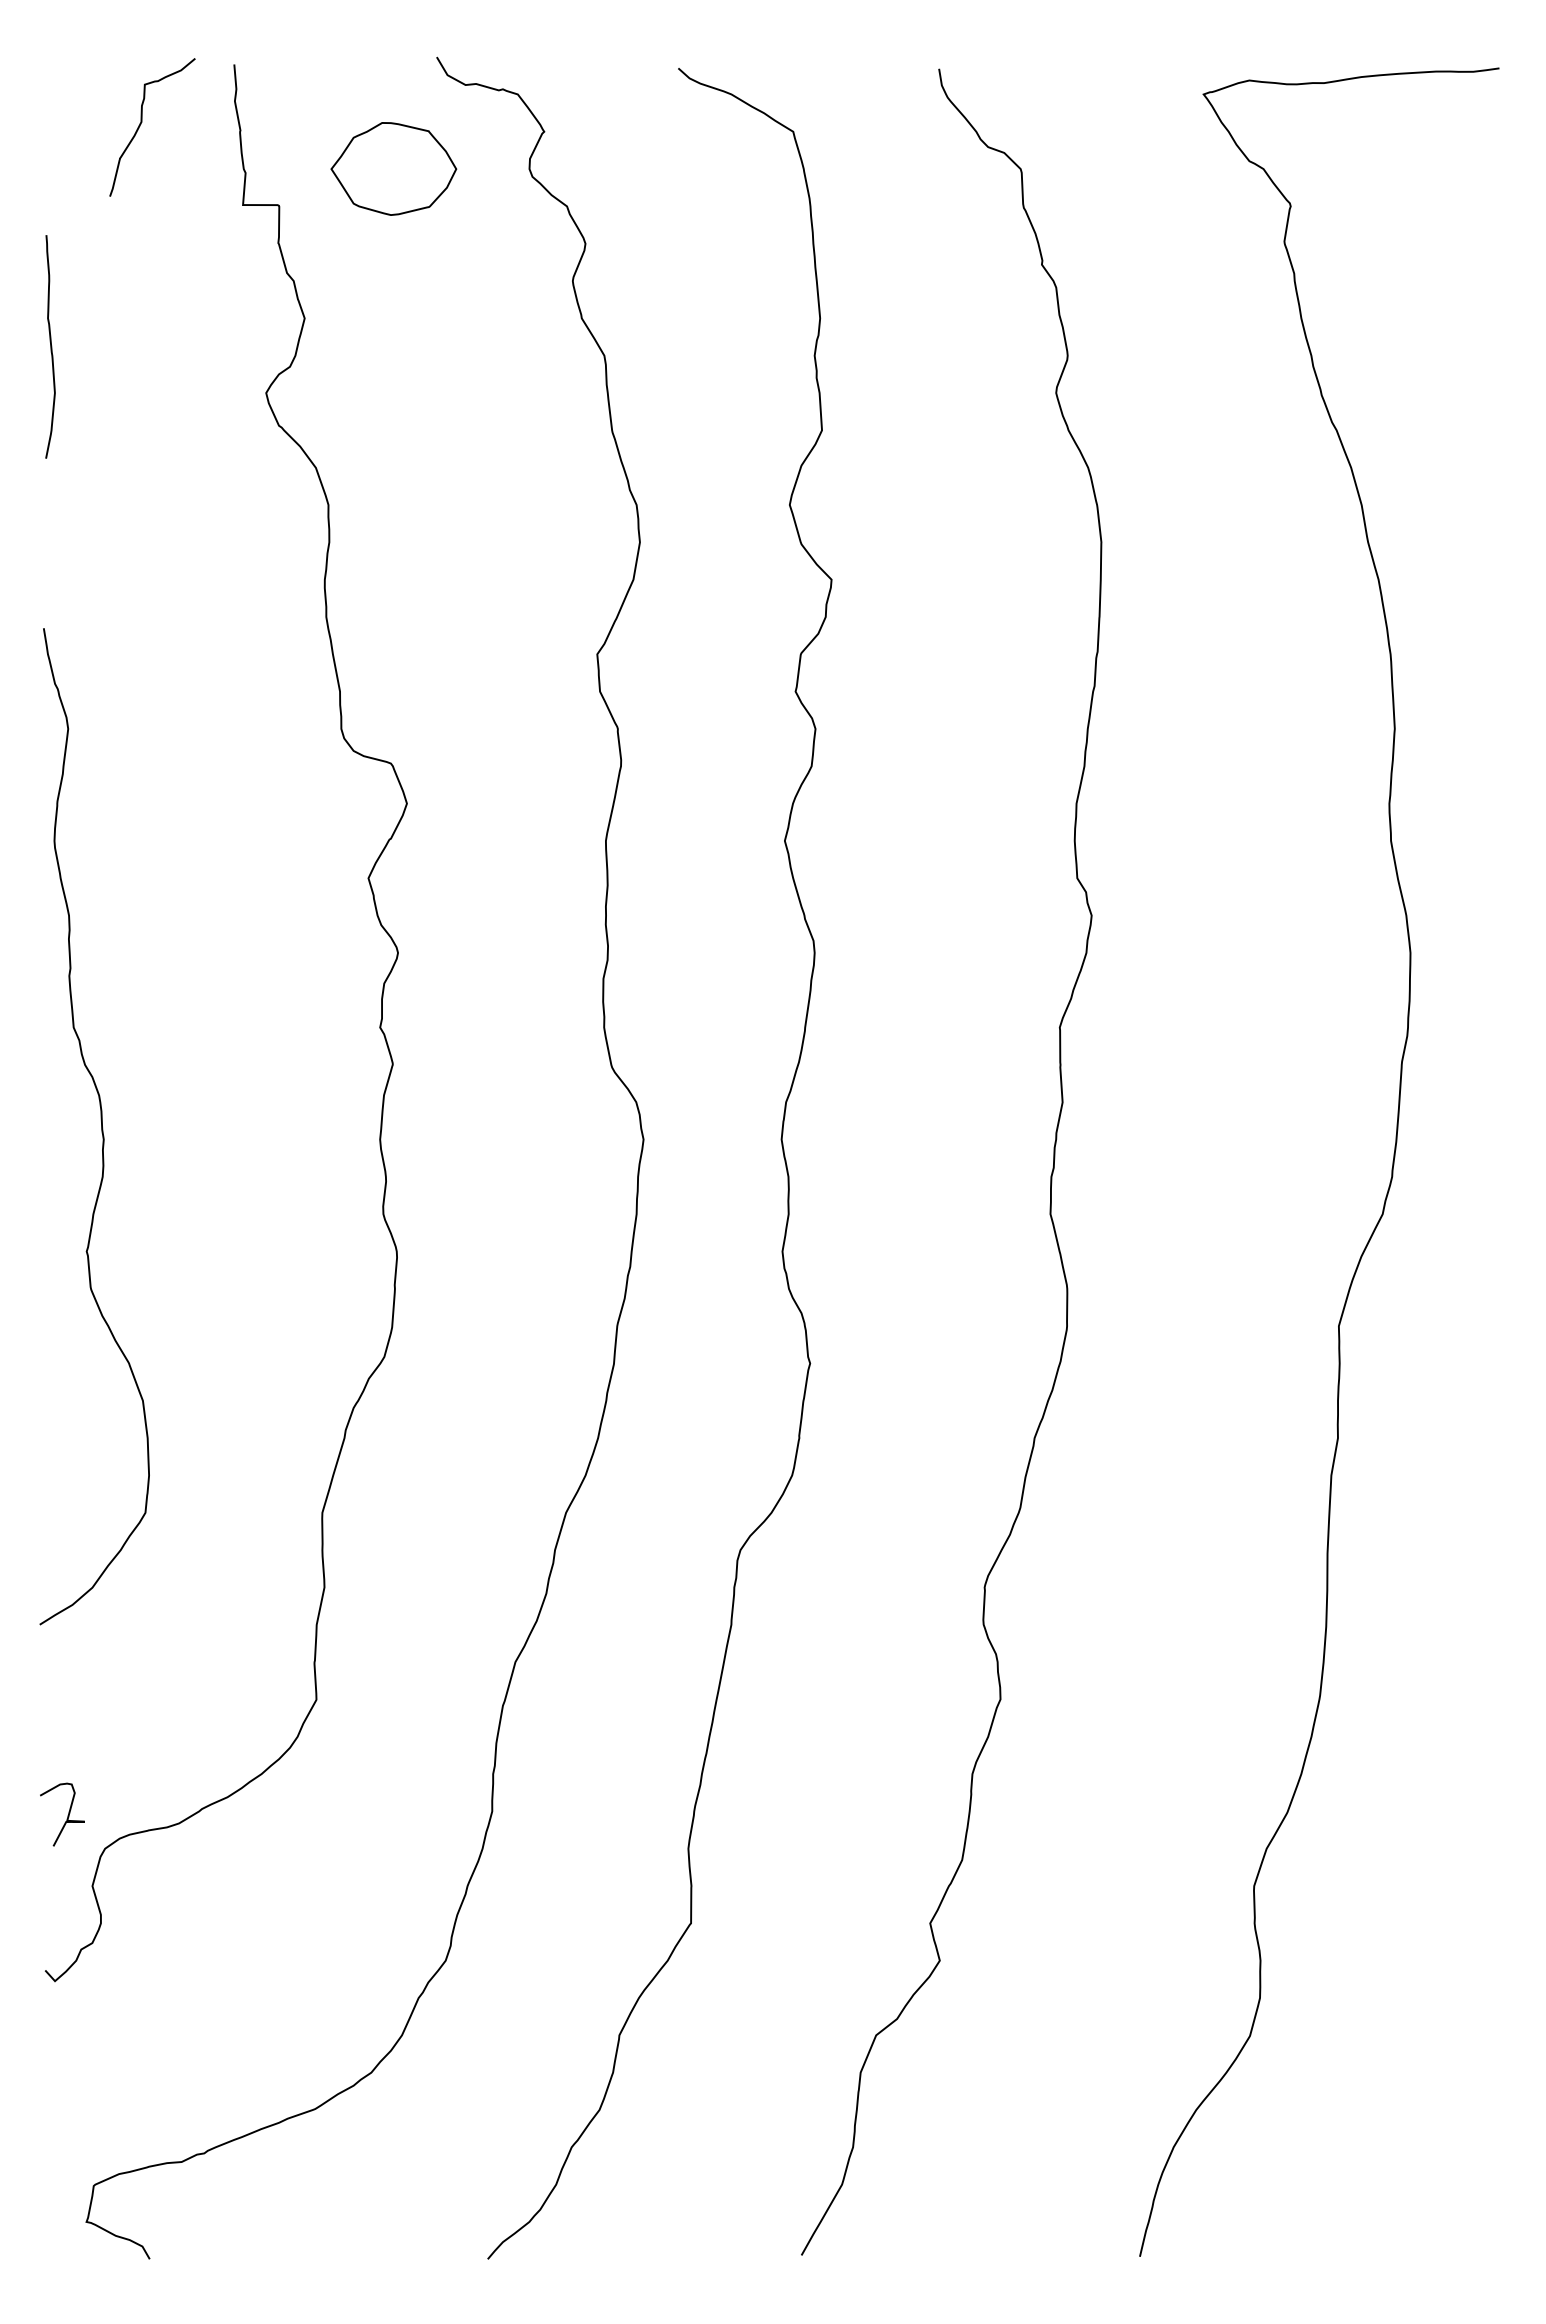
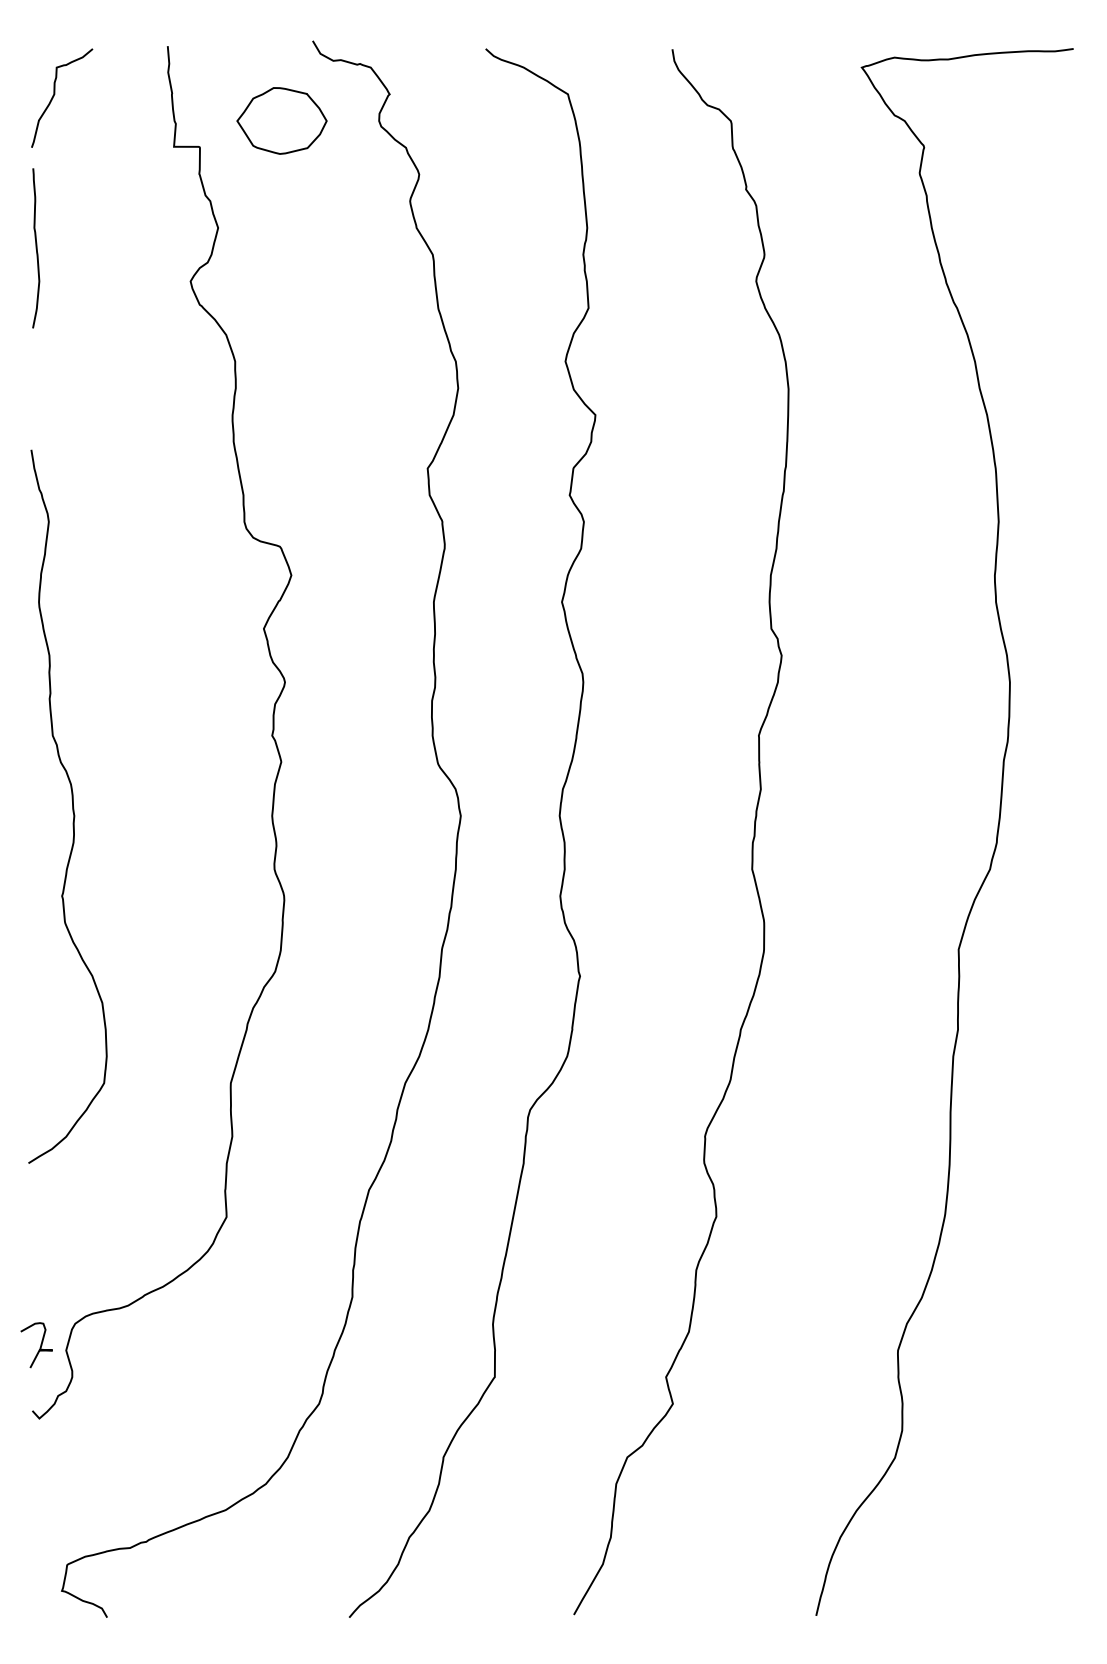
curve: (143, 122) -> (55, 94), moved
curve: (66, 1817) -> (39, 1347), moved

